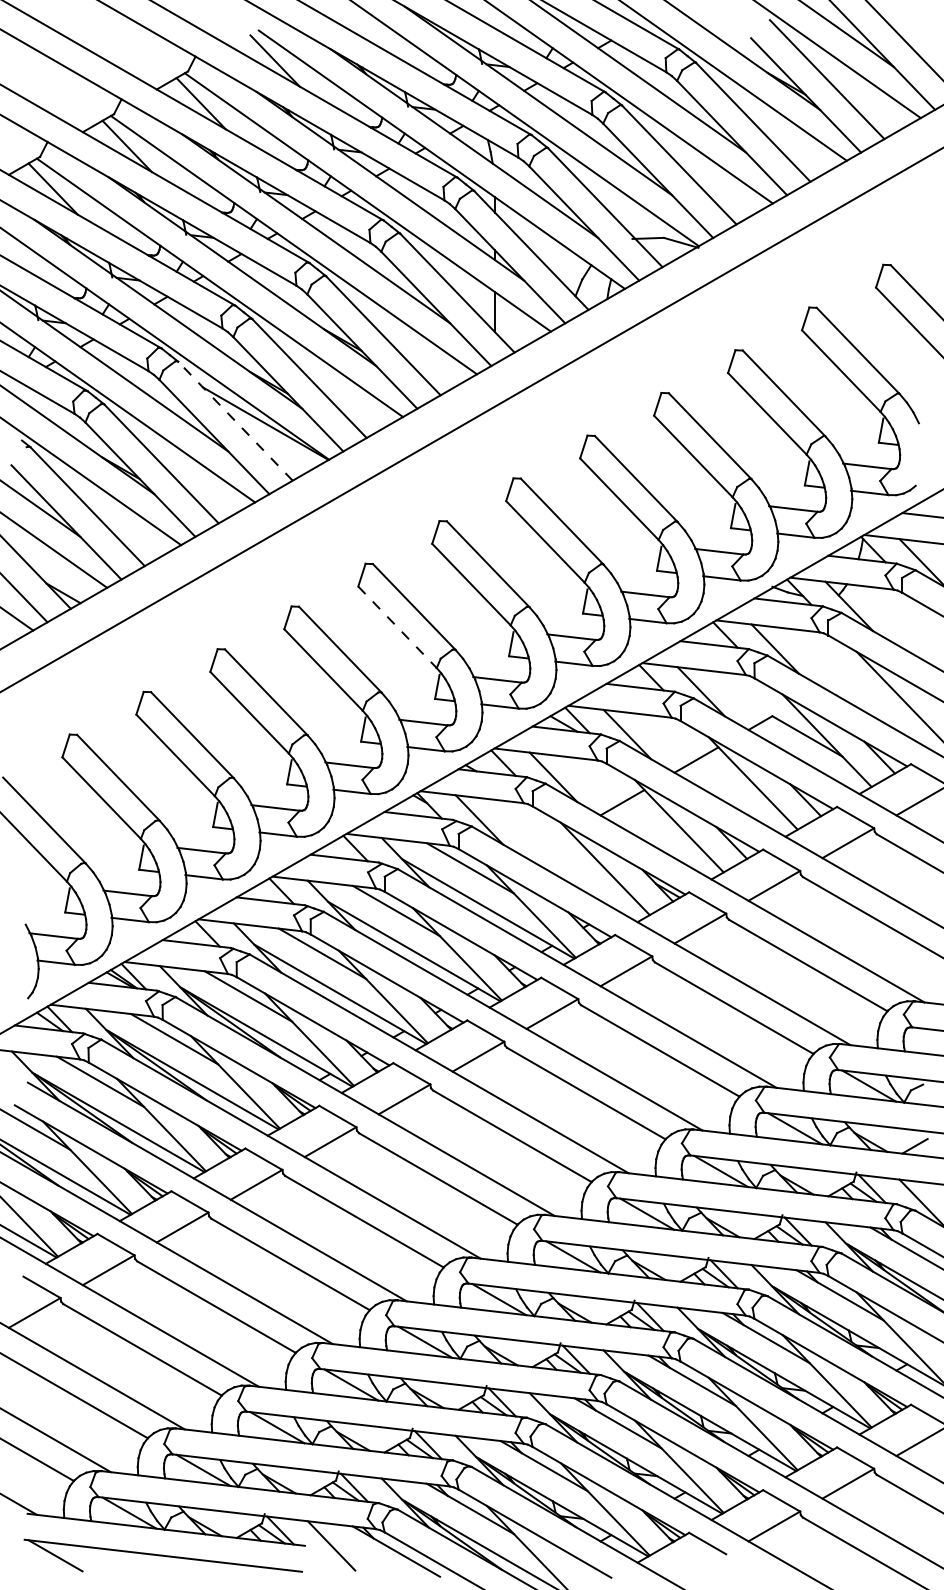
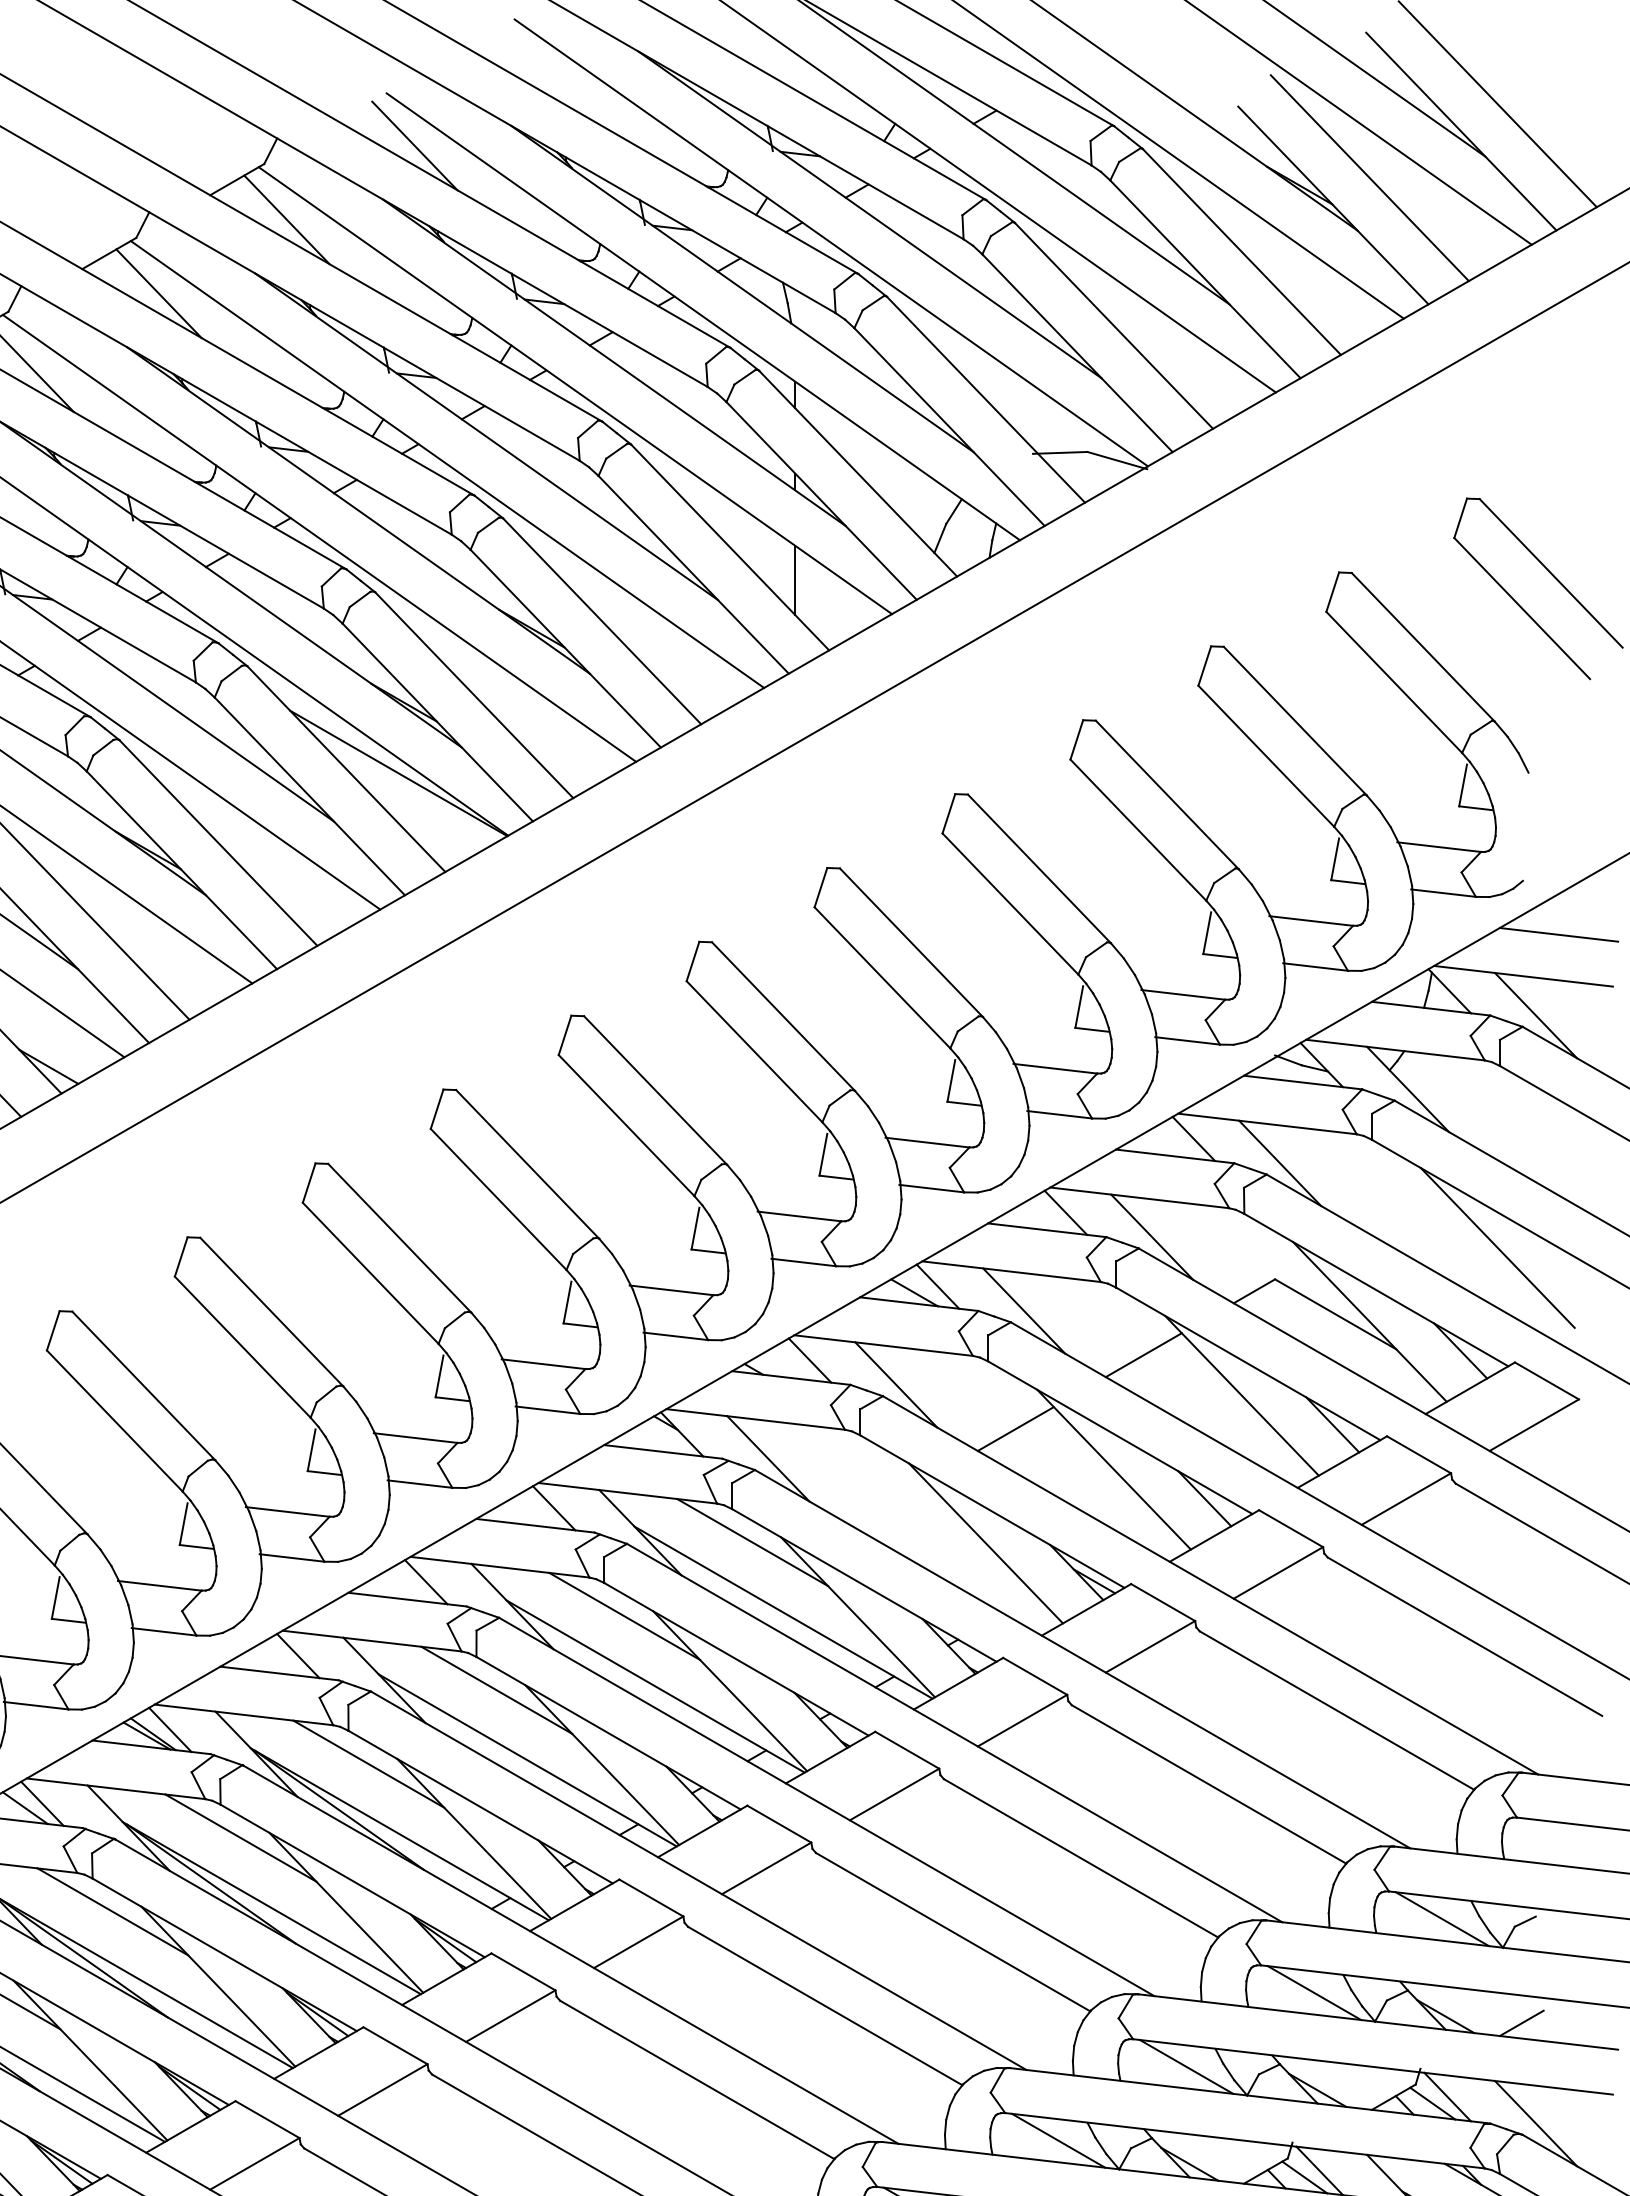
line: (235, 421) -> (346, 769), dashed -> solid
line: (397, 627) -> (626, 1125), dashed -> solid

